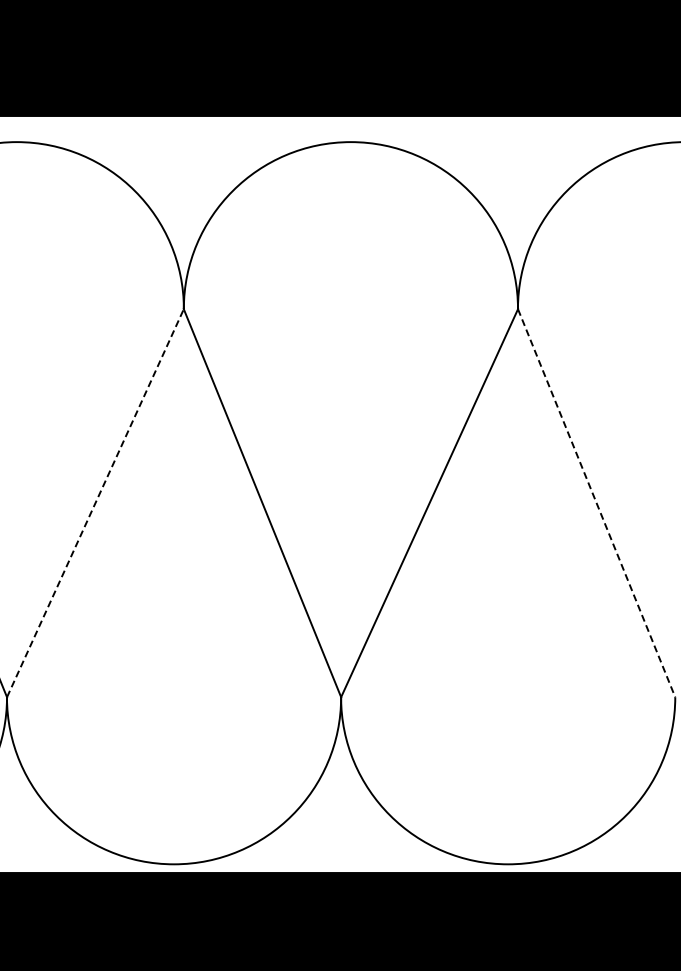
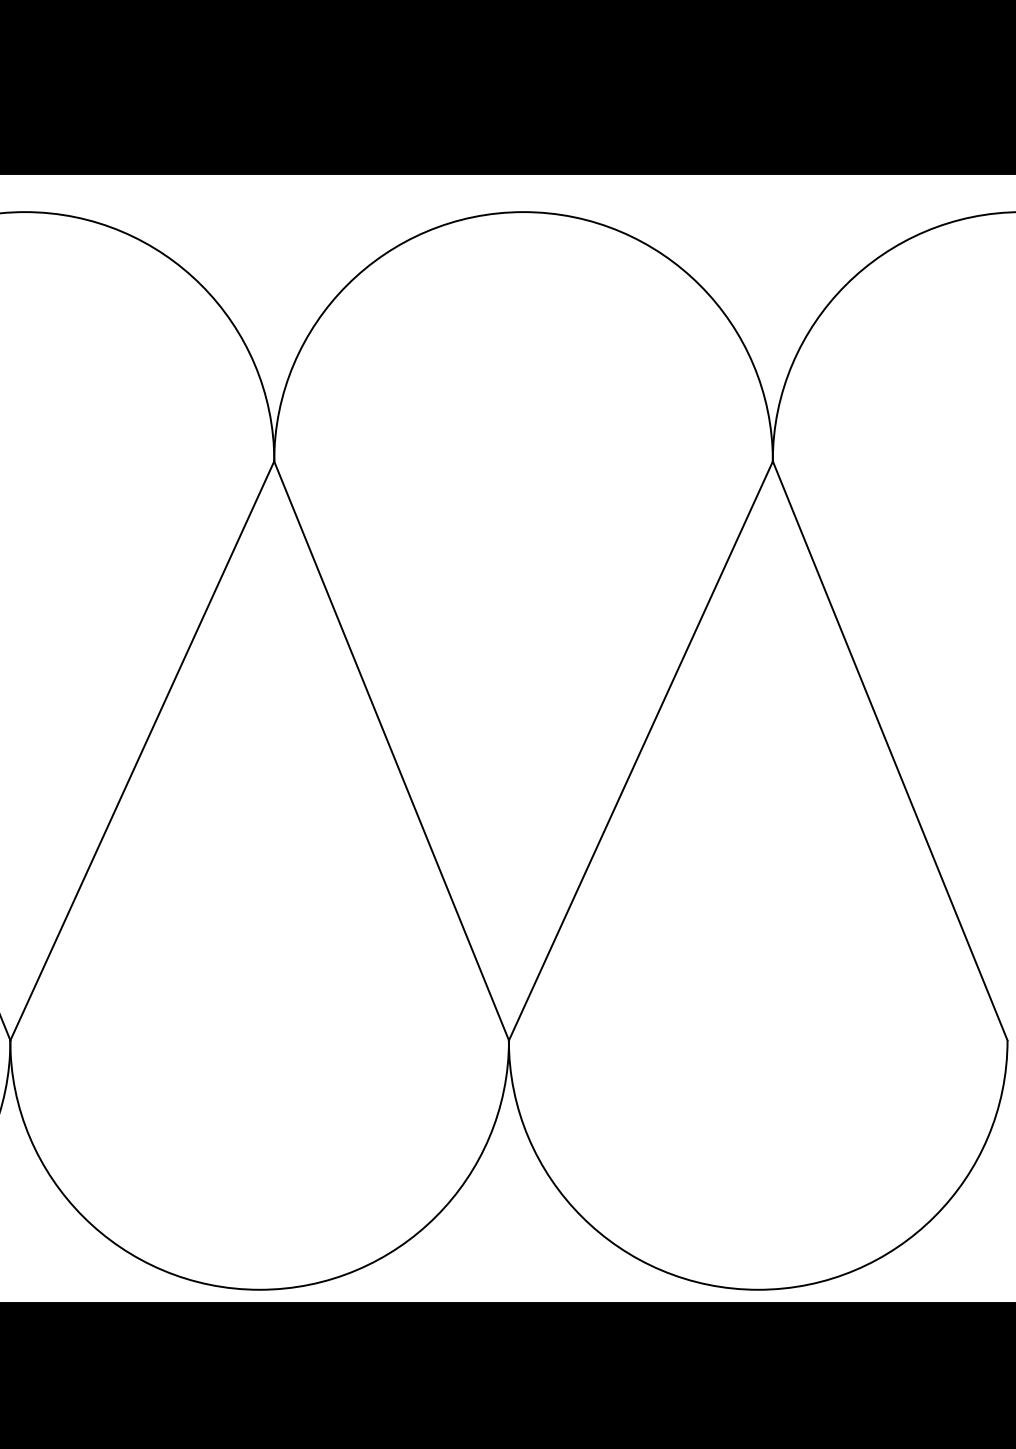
line: (95, 502) -> (142, 749), dashed -> solid
line: (596, 503) -> (890, 751), dashed -> solid

